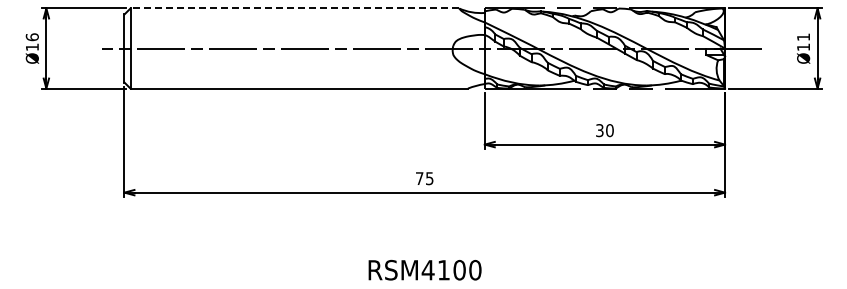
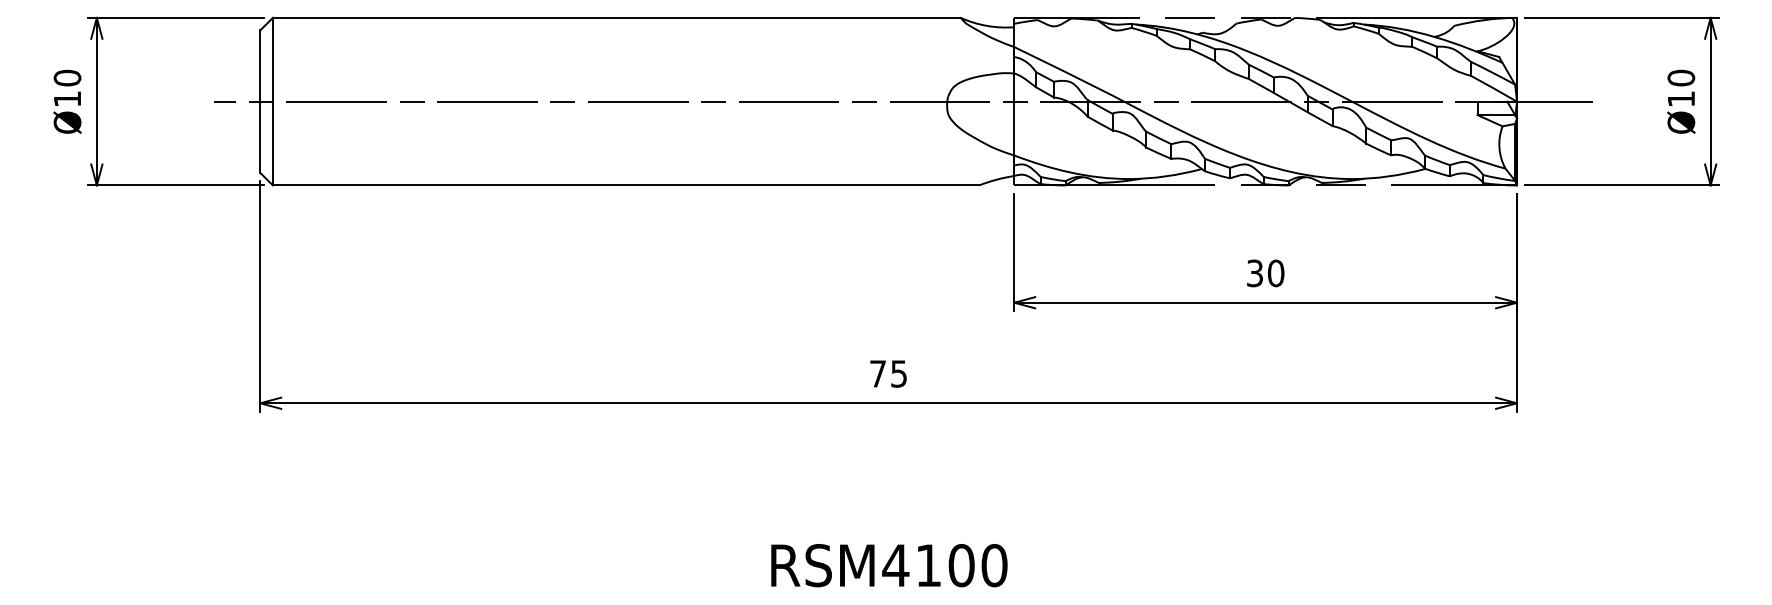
line: (294, 8) -> (616, 17), dashed -> solid
text: (31, 36) -> (65, 76), Ø16 -> Ø10
text: (803, 37) -> (1681, 78), Ø11 -> Ø10

